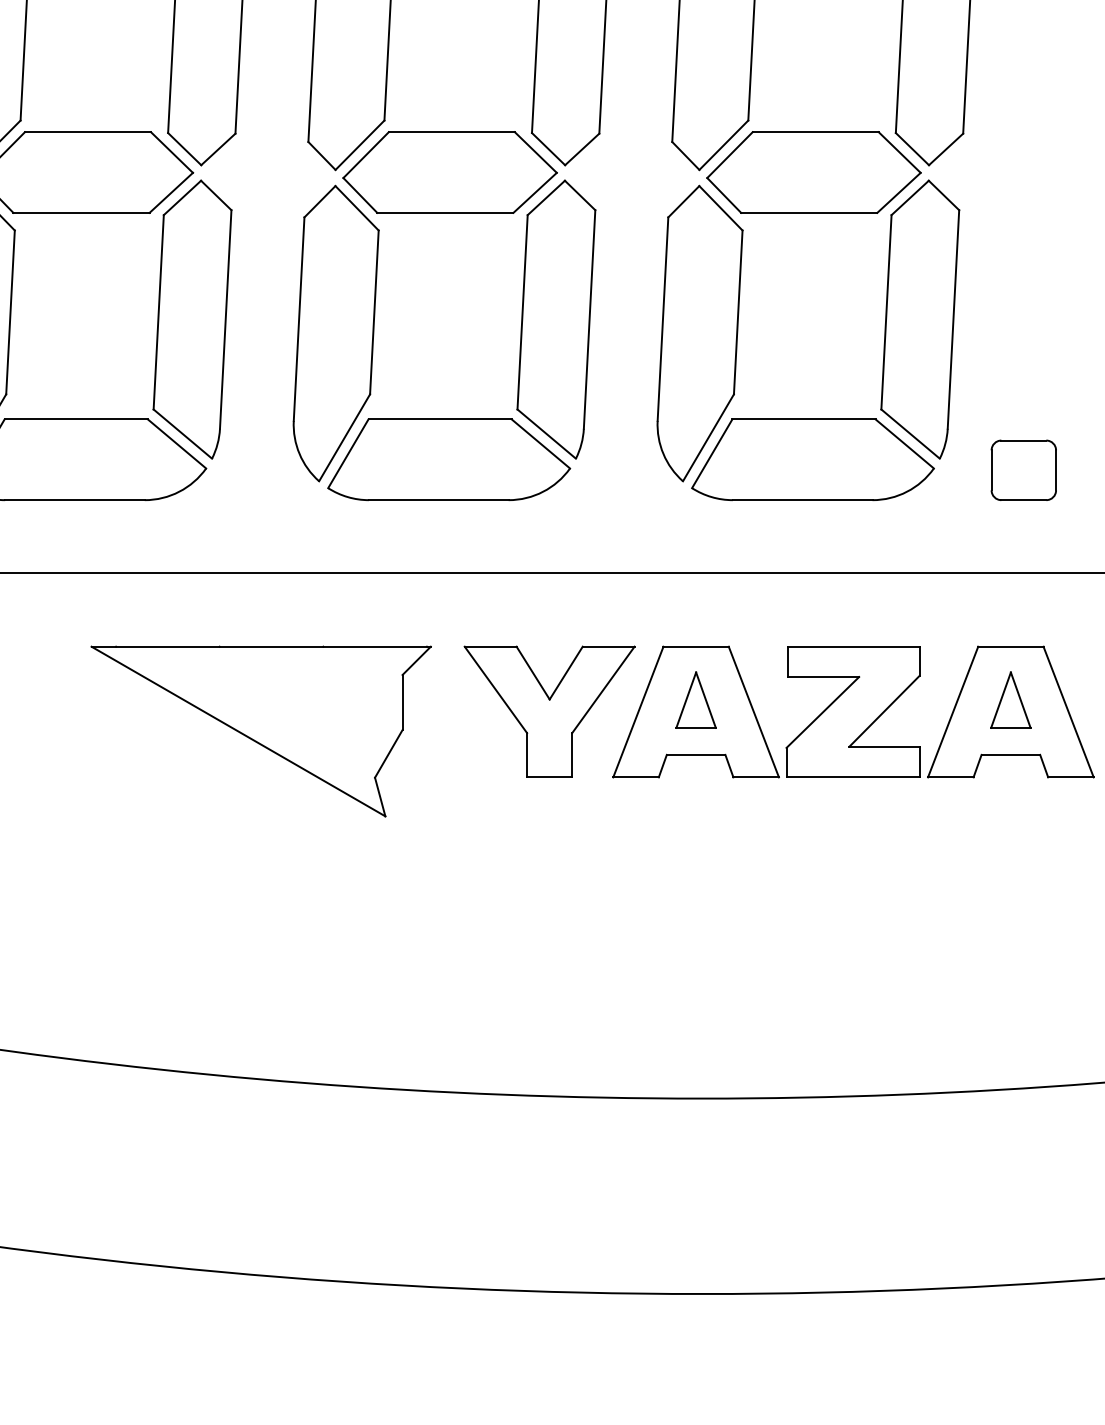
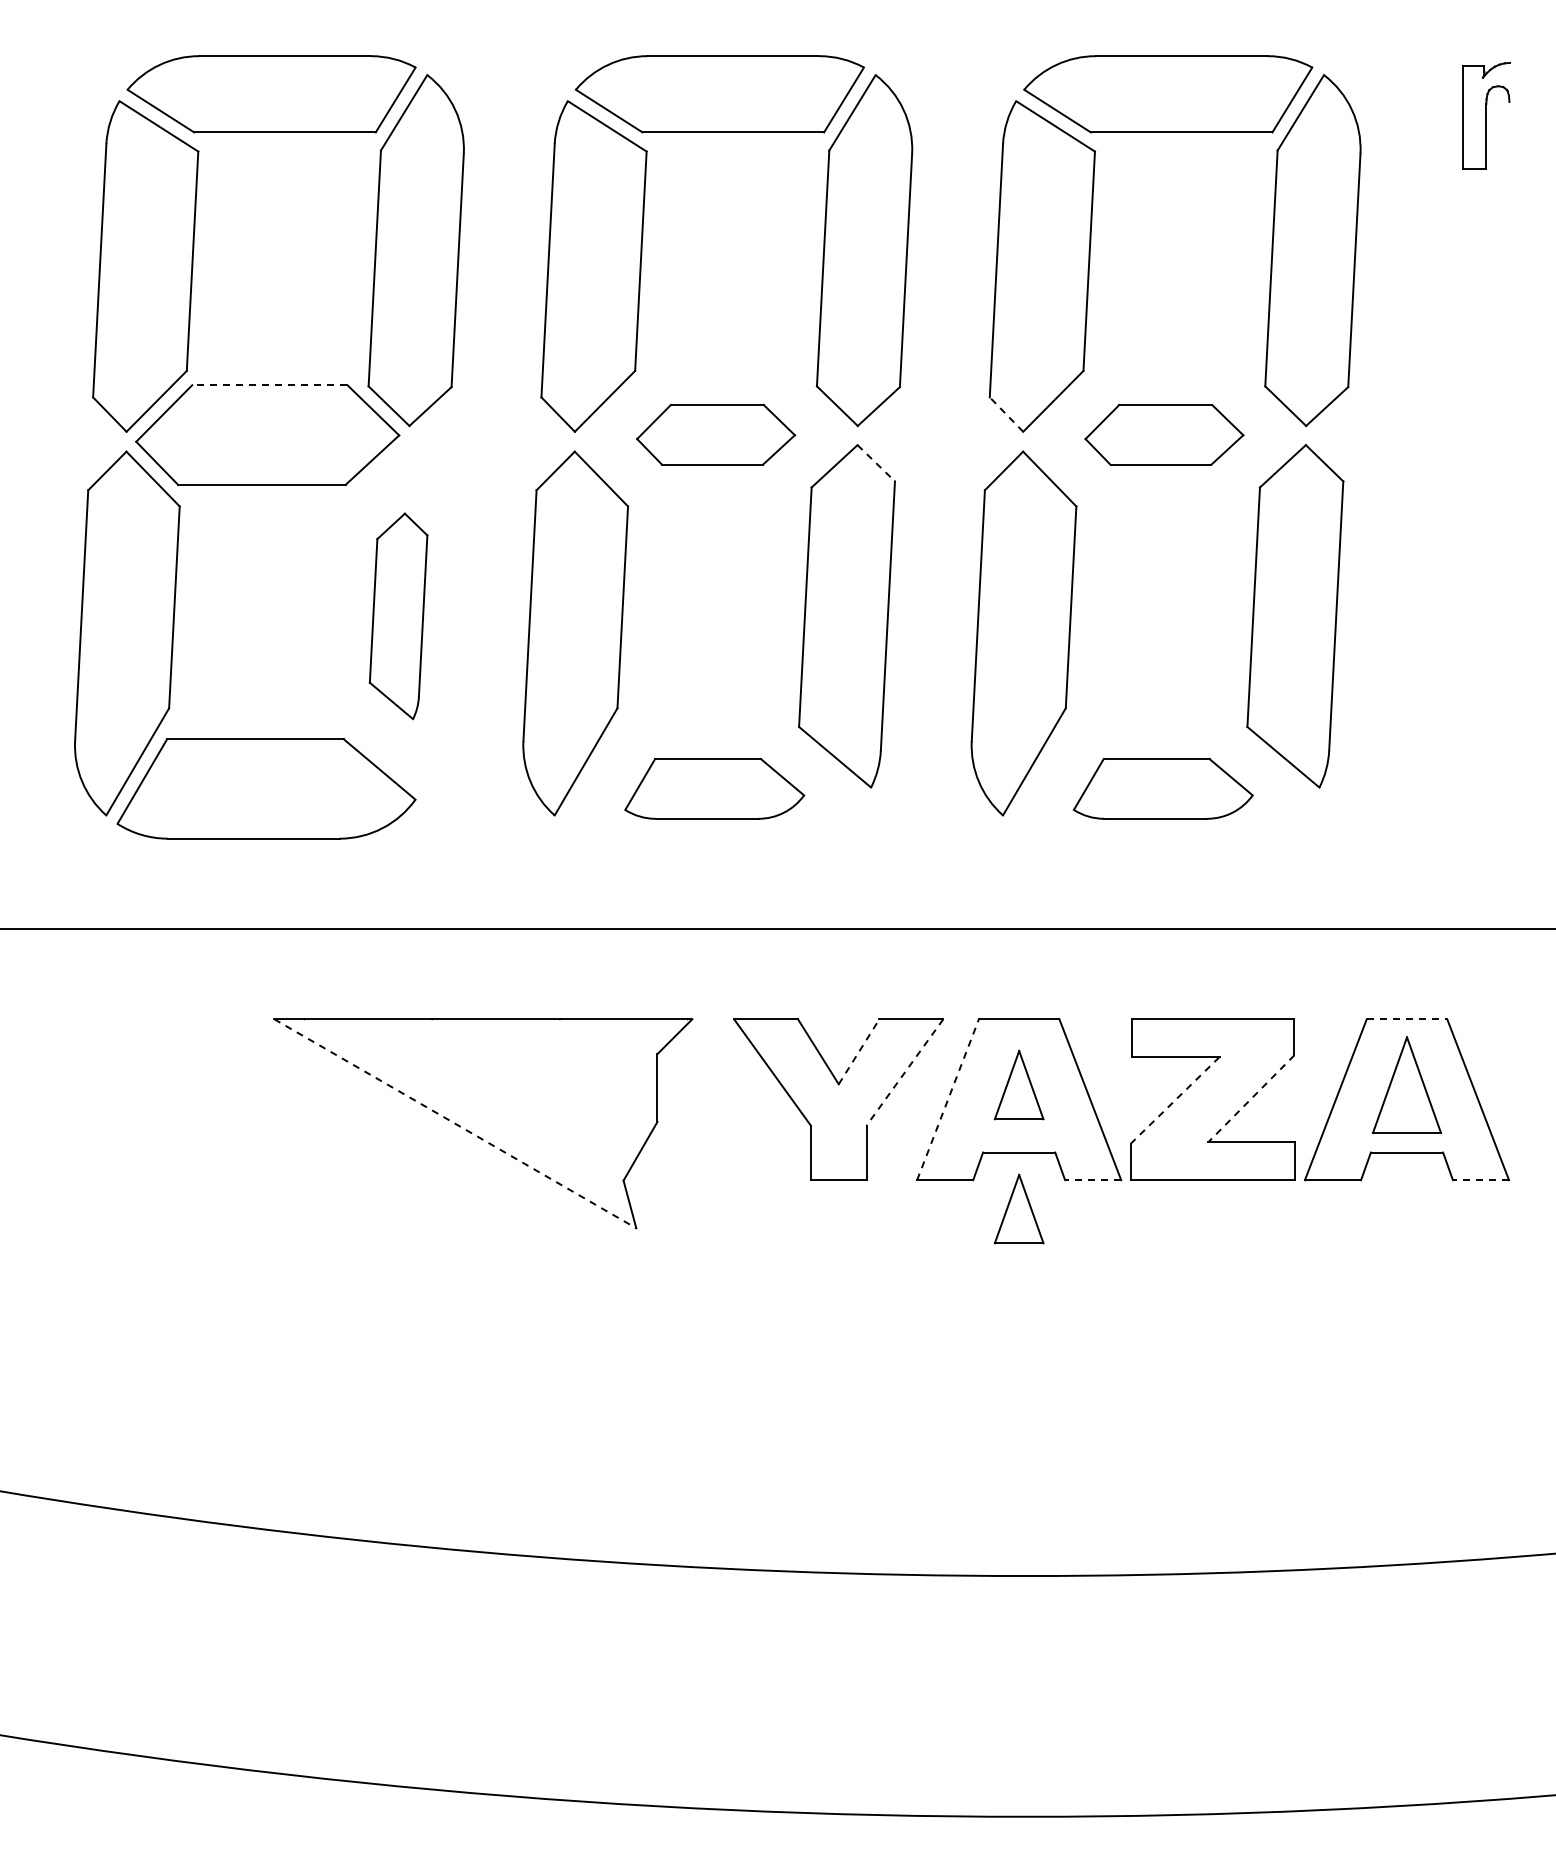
line: (87, 132) -> (269, 385), solid -> dashed
line: (685, 155) -> (1006, 414), solid -> dashed
part: (449, 172) -> (715, 434), size x0.6
part: (814, 172) -> (1164, 434), size x0.6
line: (580, 195) -> (876, 463), solid -> dashed
part: (192, 319) -> (398, 616), size x0.6
part: (448, 459) -> (714, 788), size x0.6
part: (813, 459) -> (1163, 788), size x0.6
part: (1023, 469) -> (1422, 801), removed
line: (1011, 646) -> (1407, 1019), solid -> dashed
line: (566, 672) -> (859, 1051), solid -> dashed
line: (603, 689) -> (904, 1072), solid -> dashed
part: (1010, 699) -> (1406, 1084), size x1.4
line: (638, 711) -> (948, 1099), solid -> dashed
line: (883, 711) -> (1250, 1099), solid -> dashed
line: (822, 712) -> (1175, 1100), solid -> dashed
line: (238, 732) -> (455, 1124), solid -> dashed
line: (755, 777) -> (1092, 1180), solid -> dashed
line: (1070, 777) -> (1480, 1180), solid -> dashed
part: (695, 800) -> (1018, 1208), added

